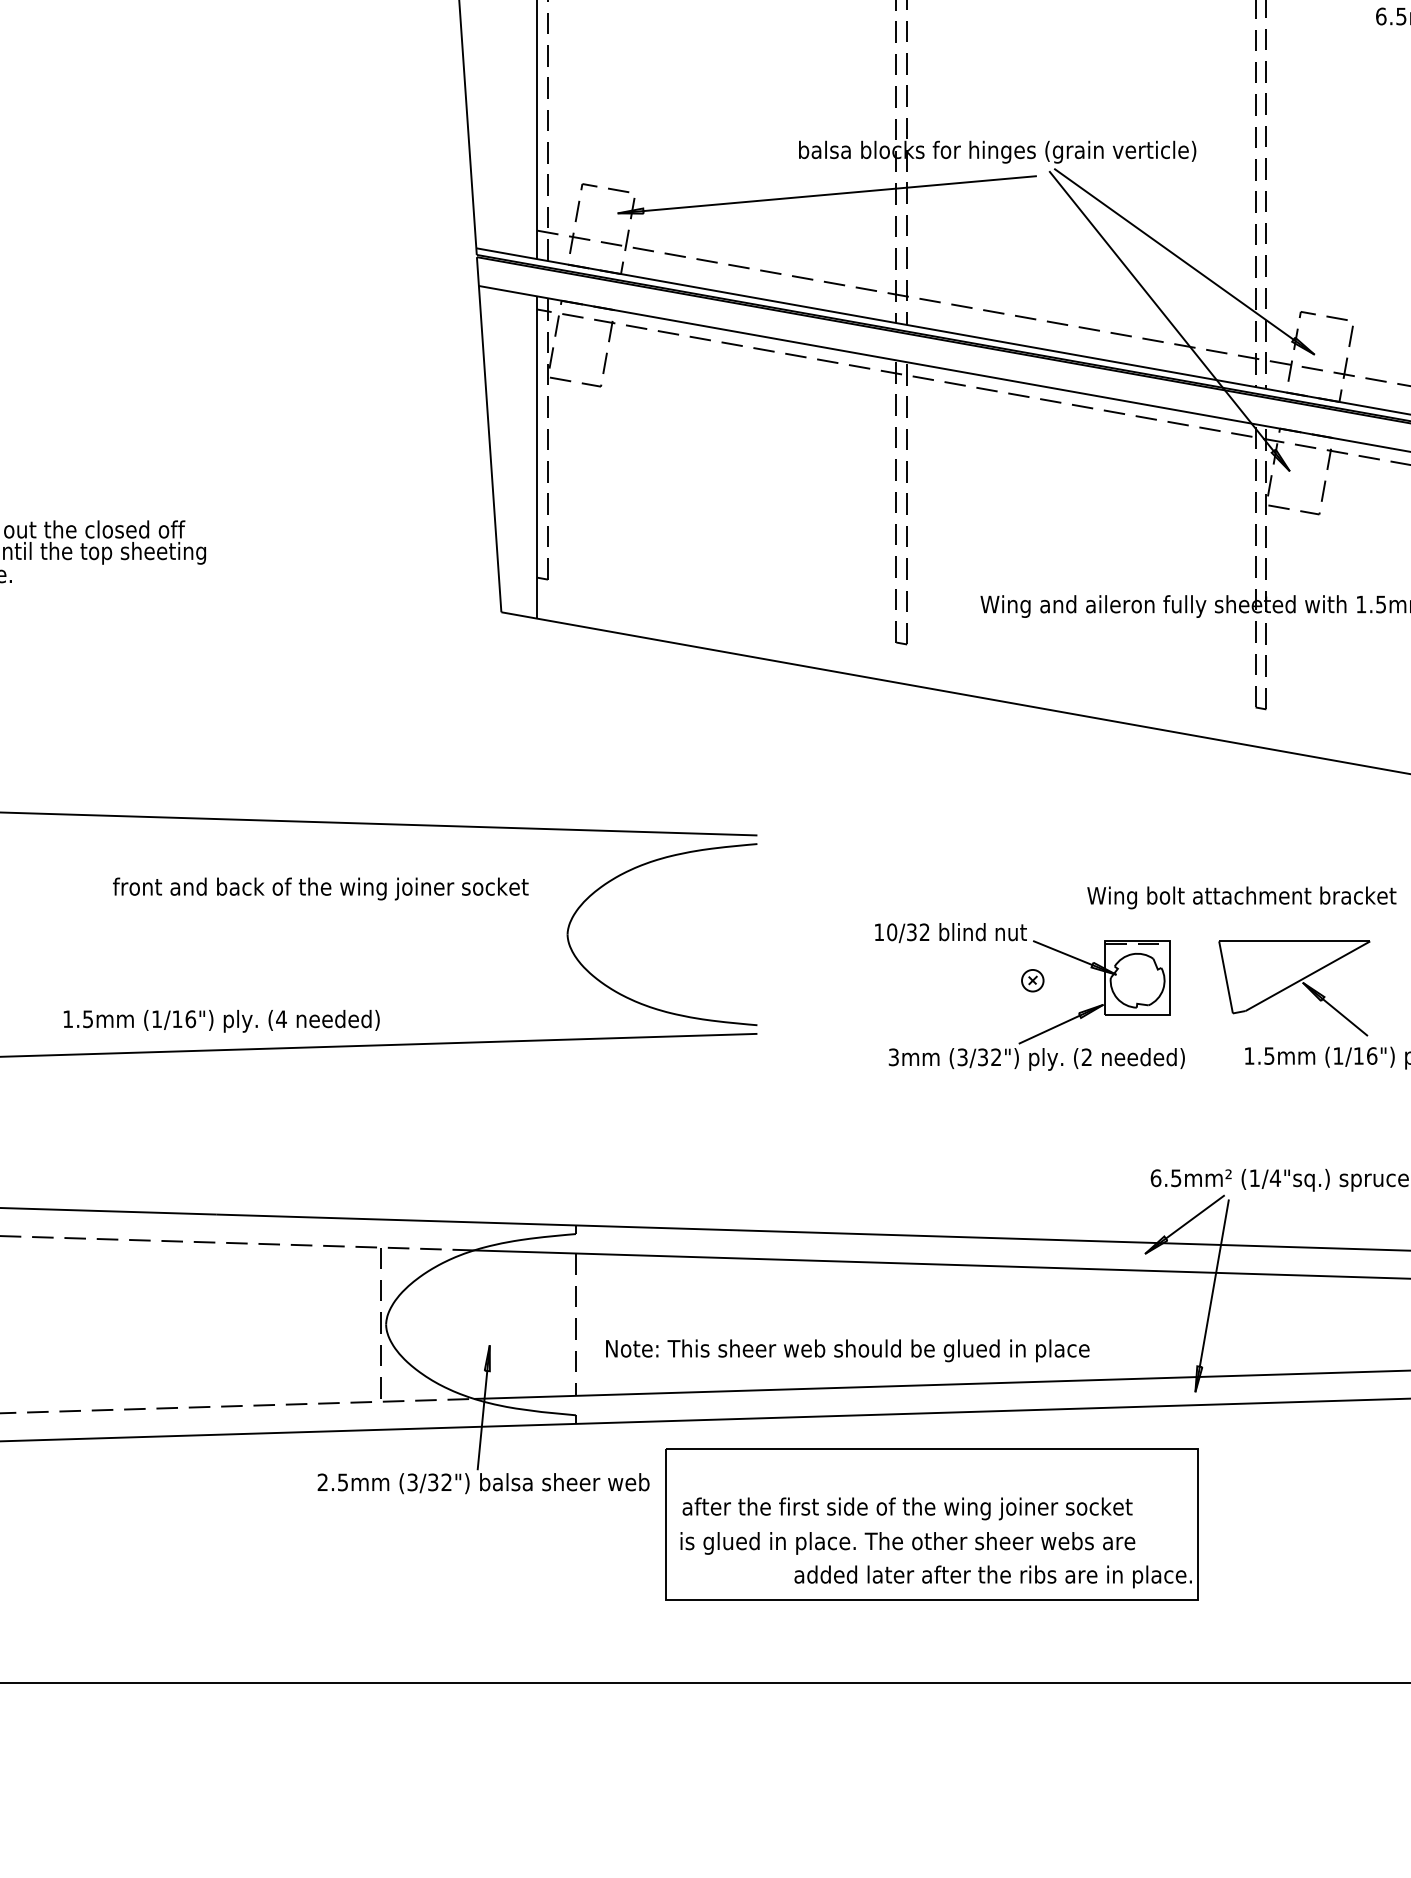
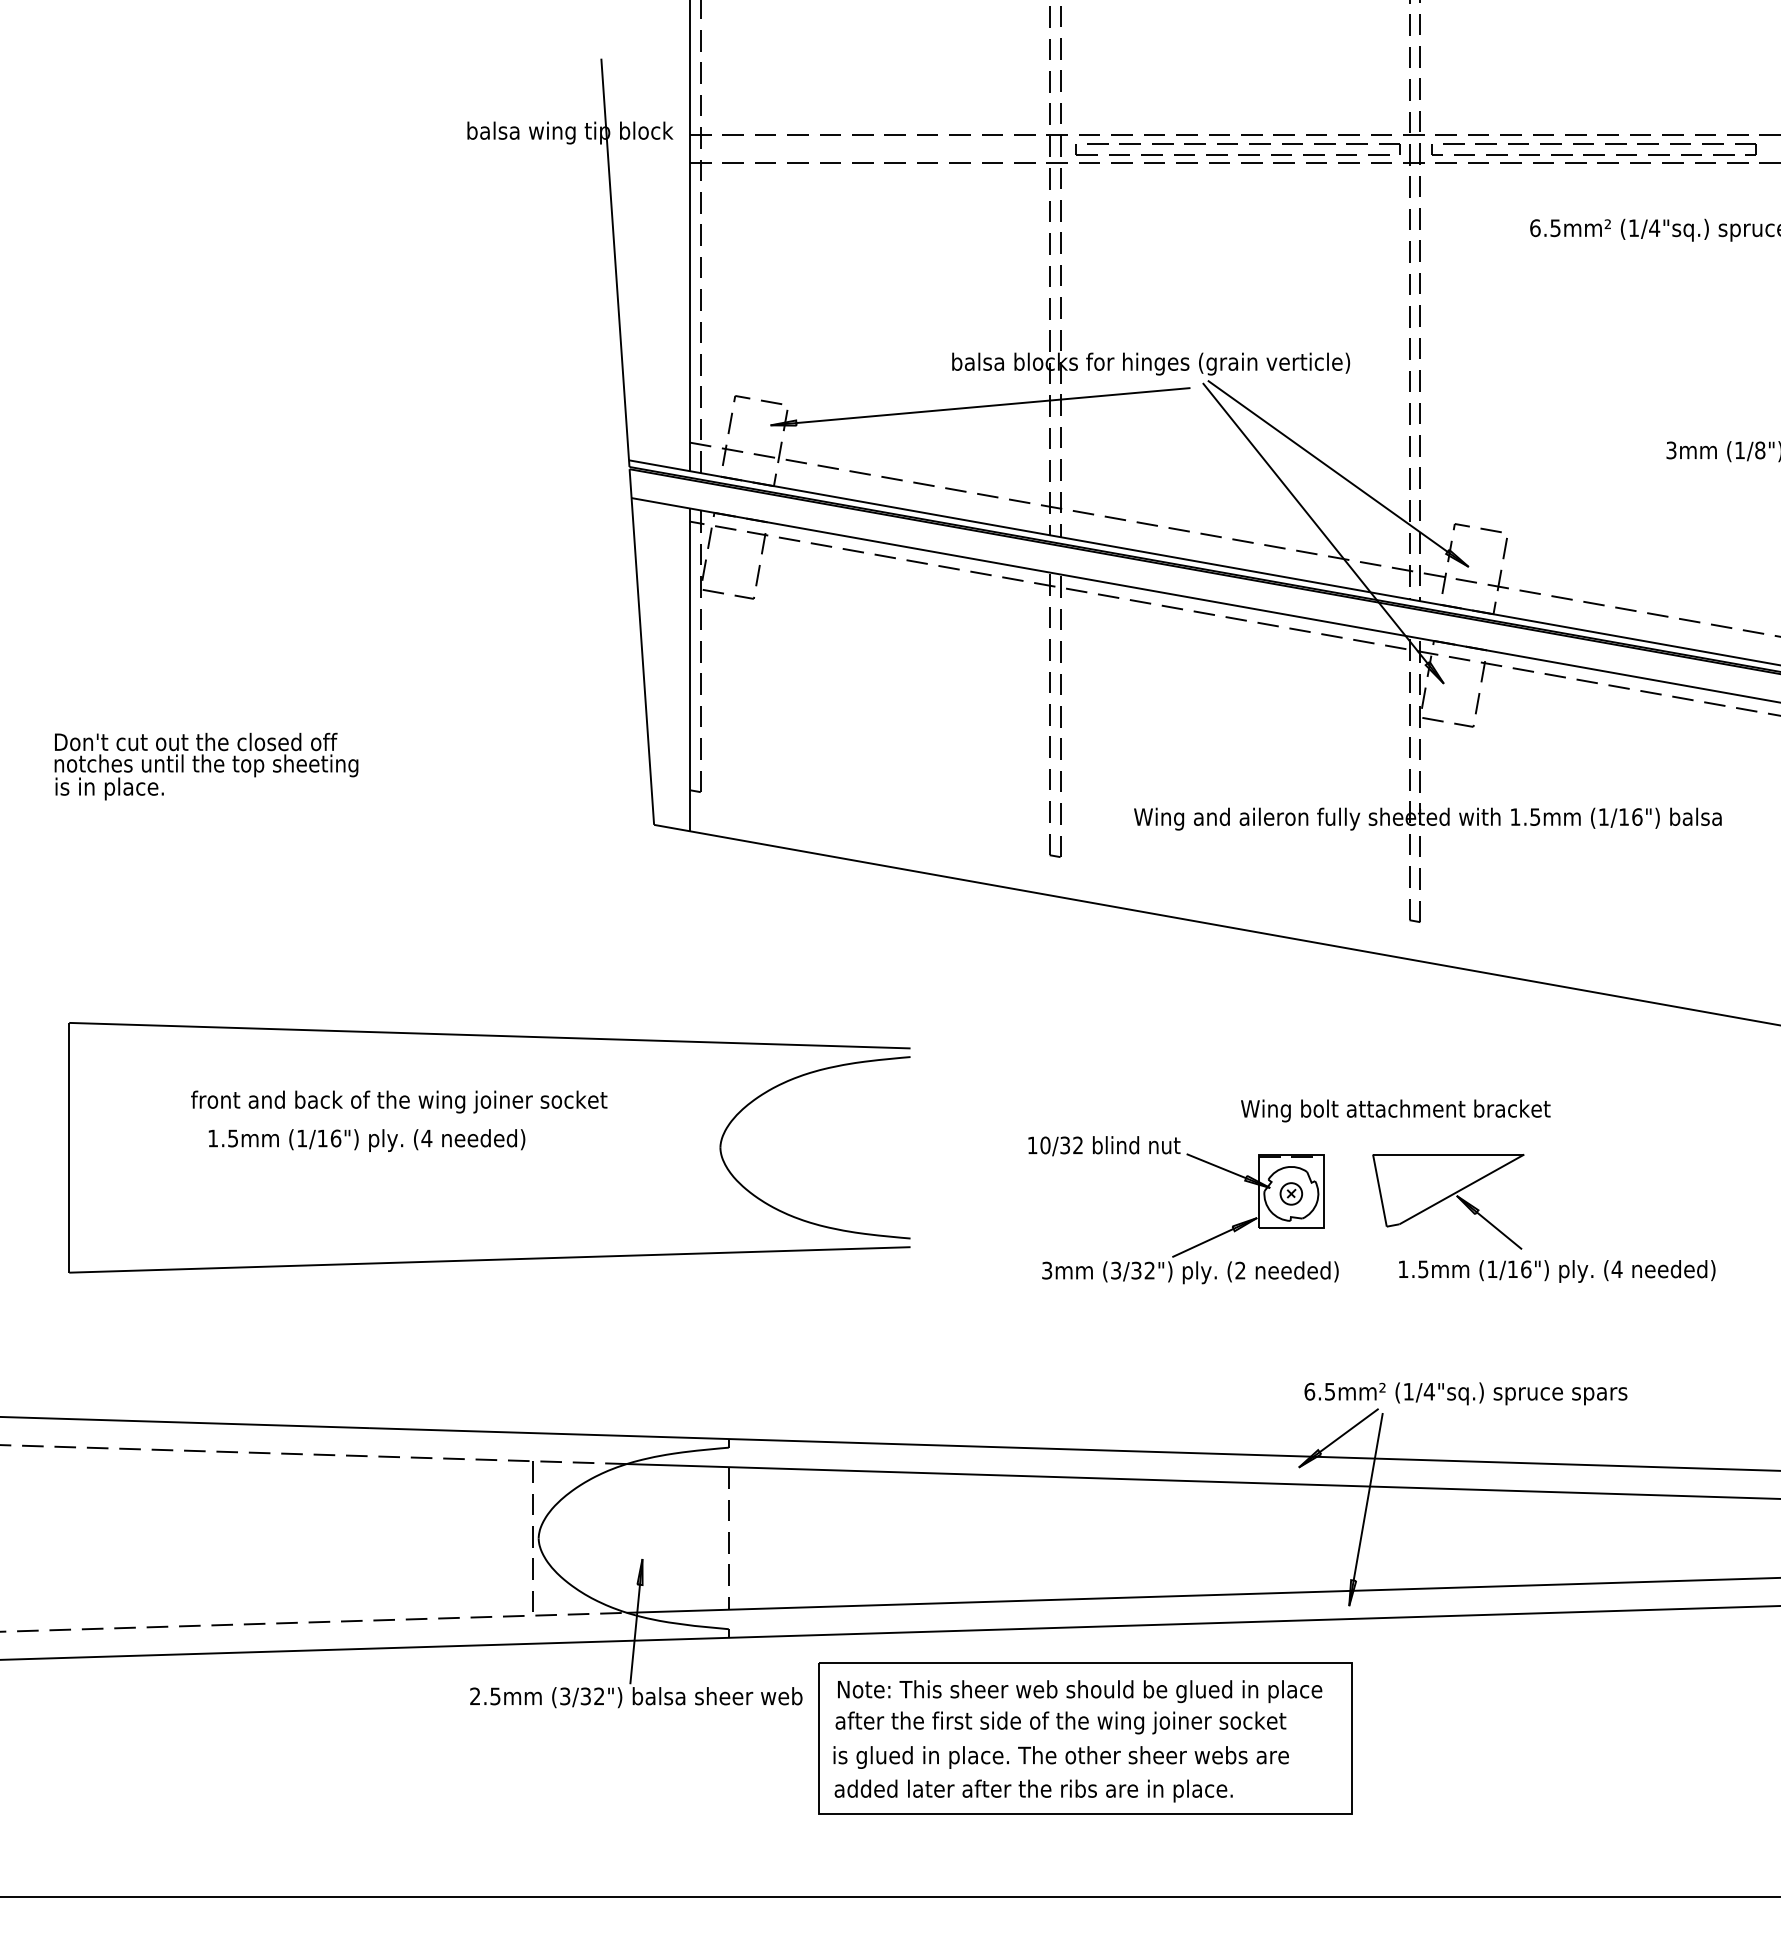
text: (321, 888) -> (399, 1101), moved
part: (1032, 980) -> (1291, 1193), moved
text: (221, 1021) -> (366, 1140), moved
text: (848, 1350) -> (1080, 1691), moved
text: (992, 1576) -> (1033, 1790), moved

